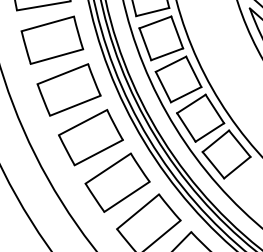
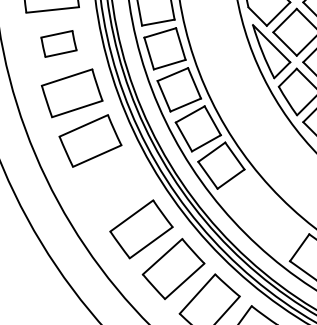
part: (51, 39) -> (58, 43), size x0.6
part: (117, 182) -> (113, 186), removed

